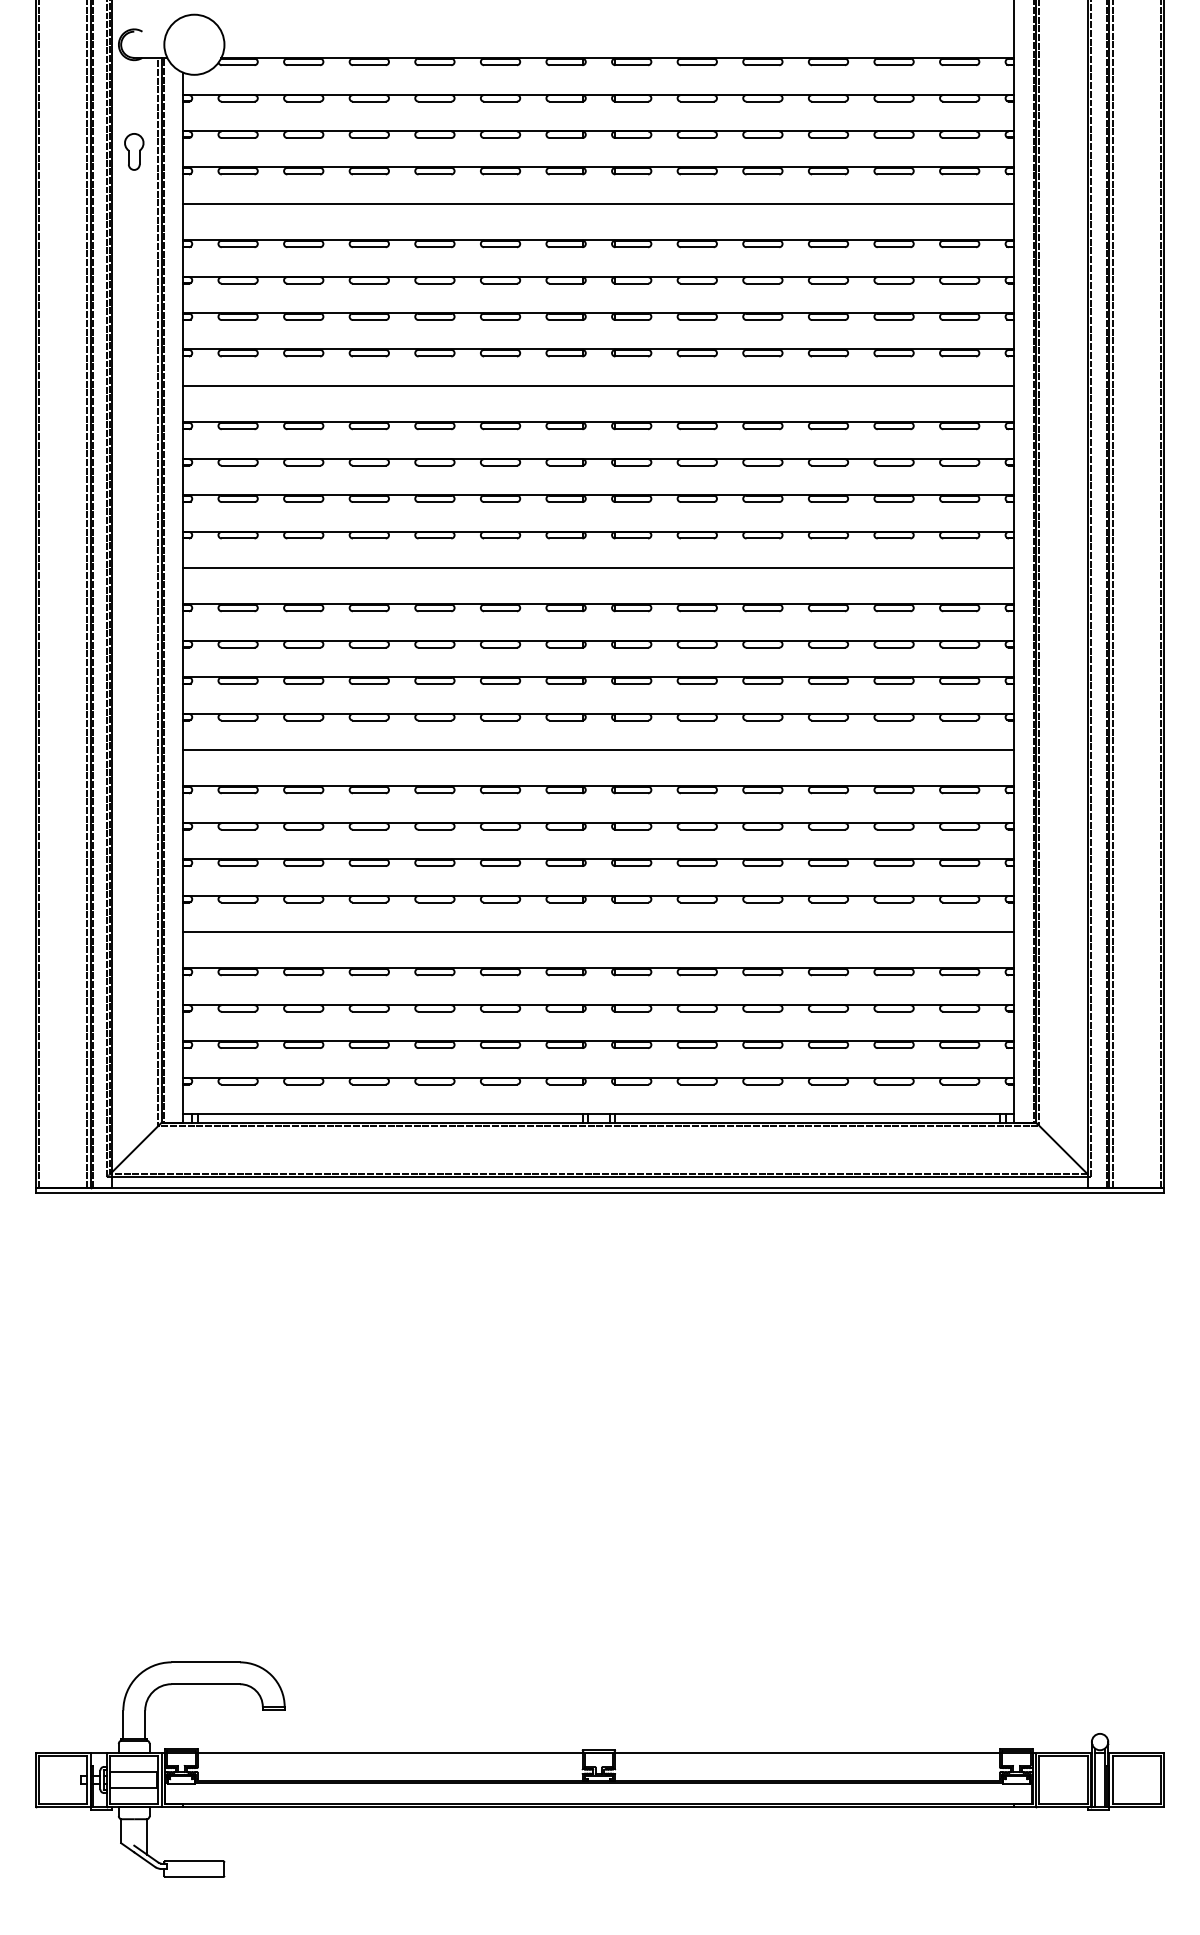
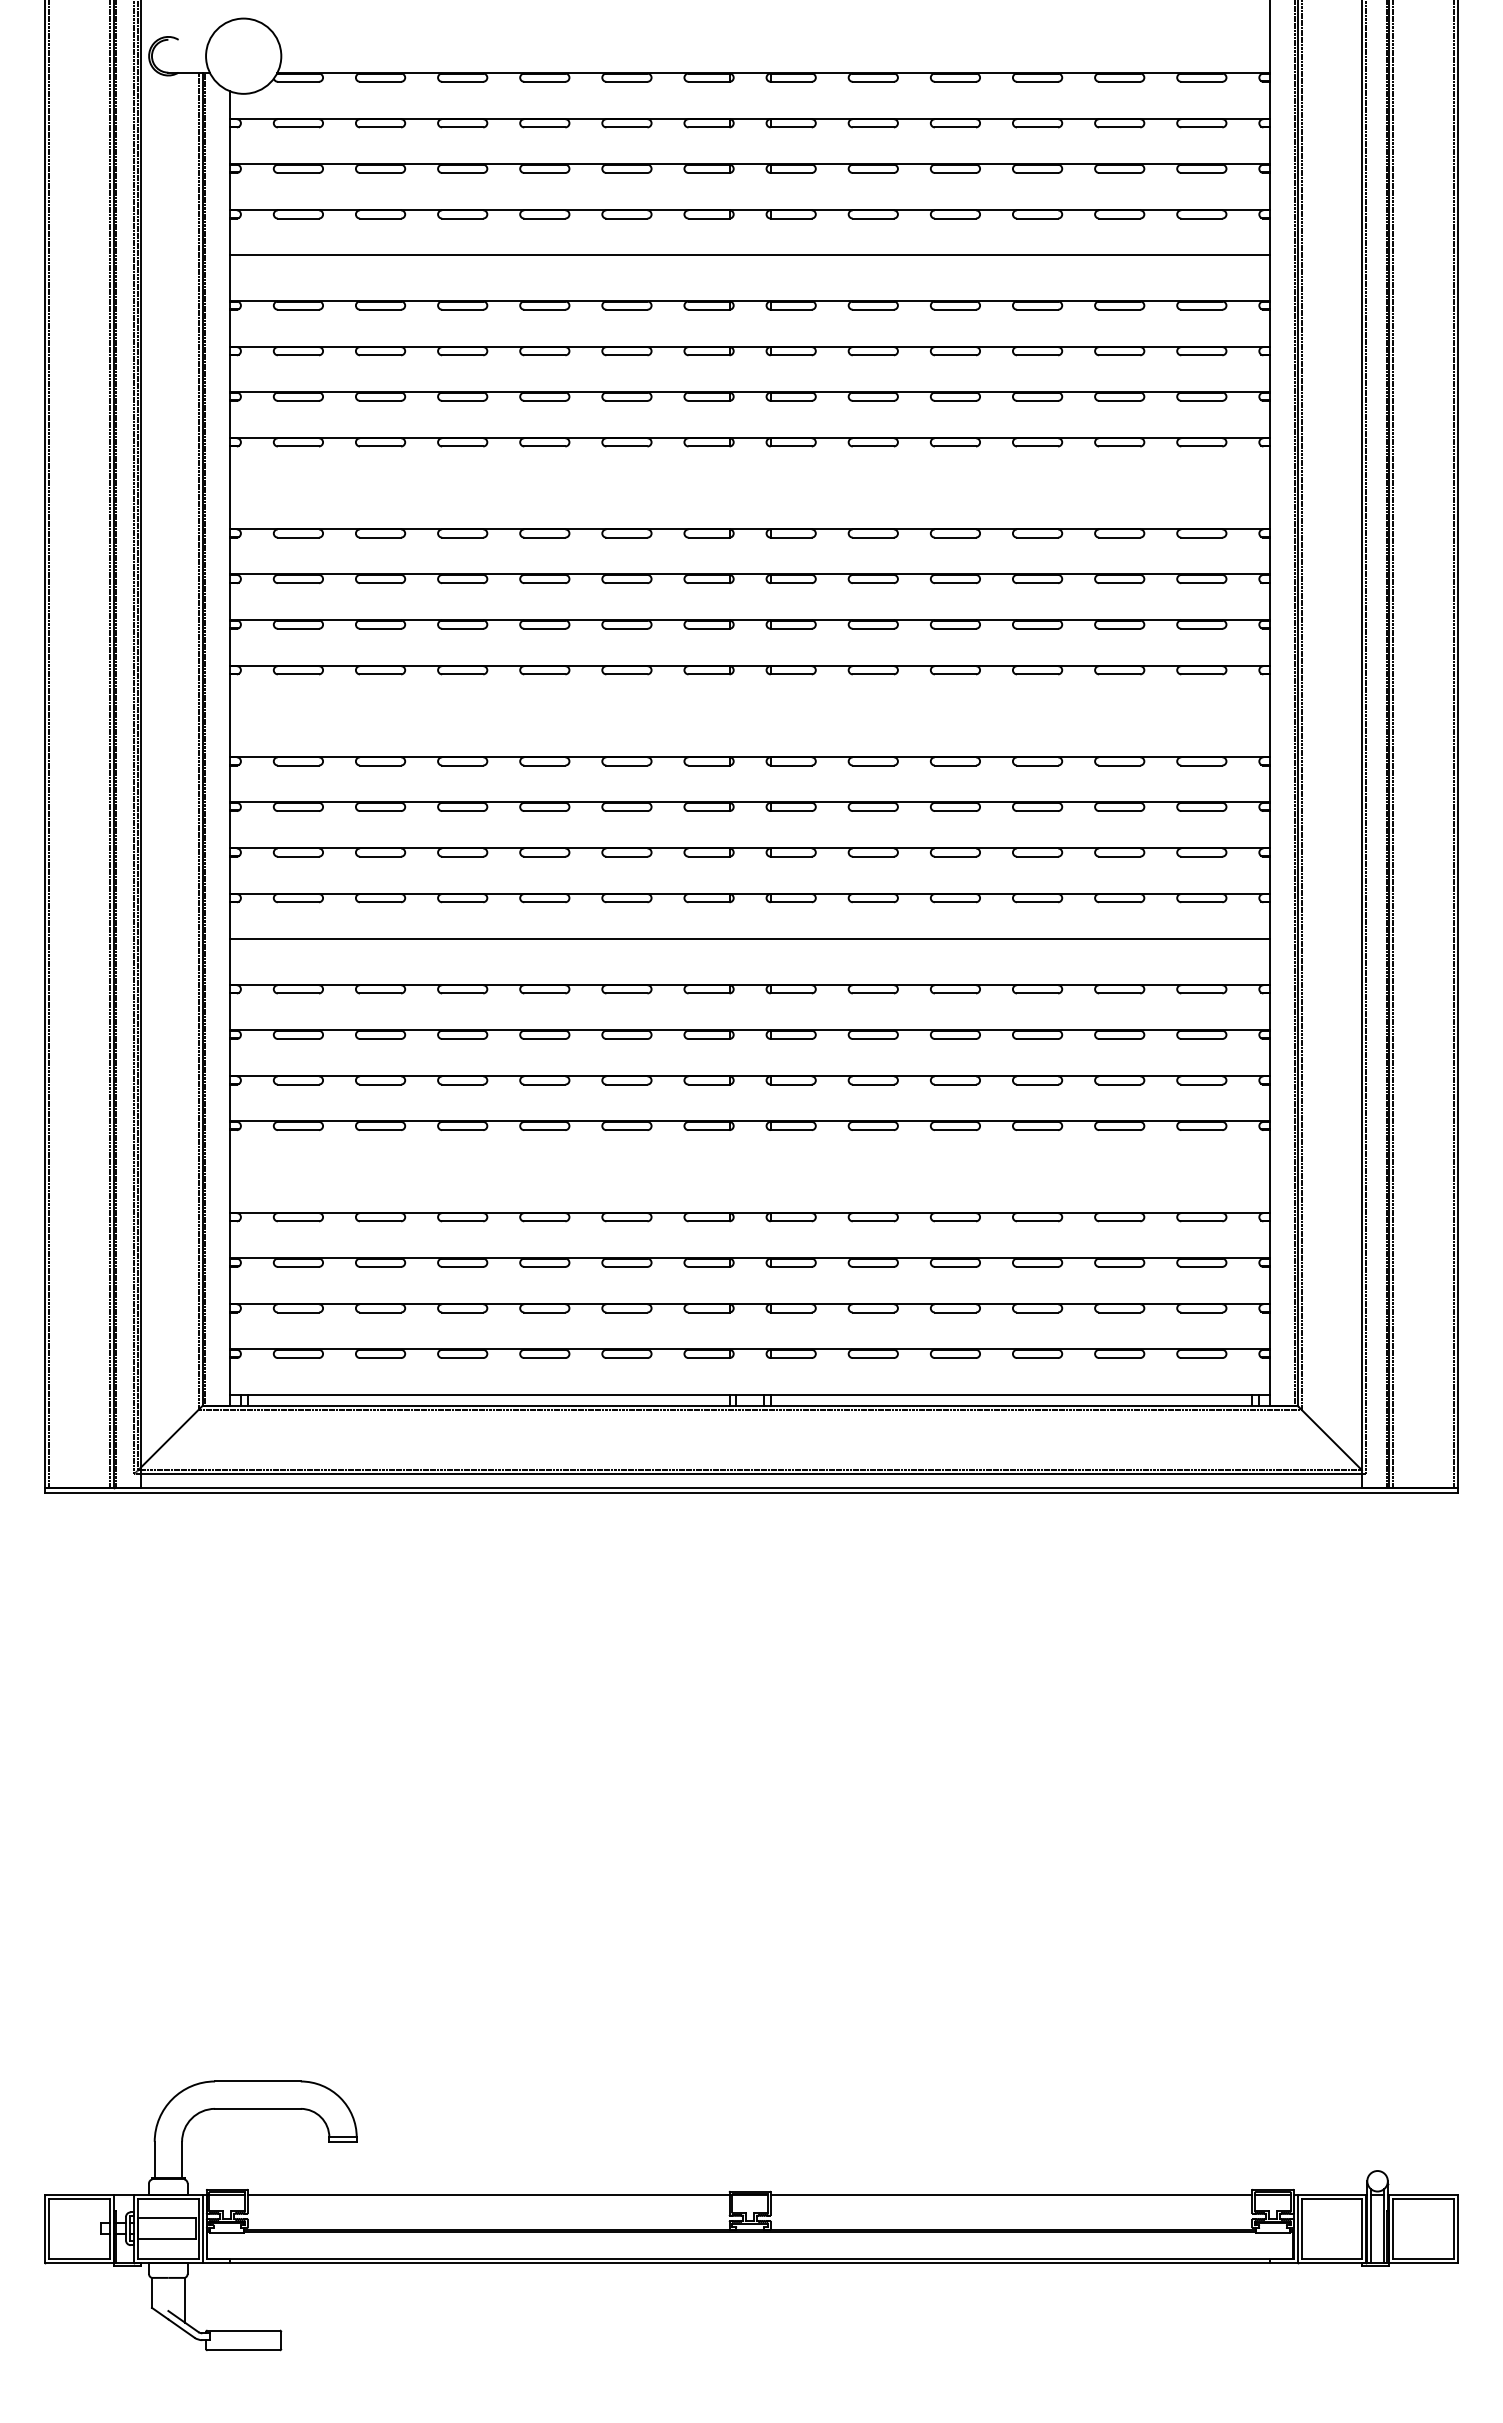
part: (134, 151) -> (168, 189), removed
line: (599, 386) -> (750, 483), removed
line: (599, 568) -> (750, 711), removed
line: (599, 932) -> (750, 1167), removed

